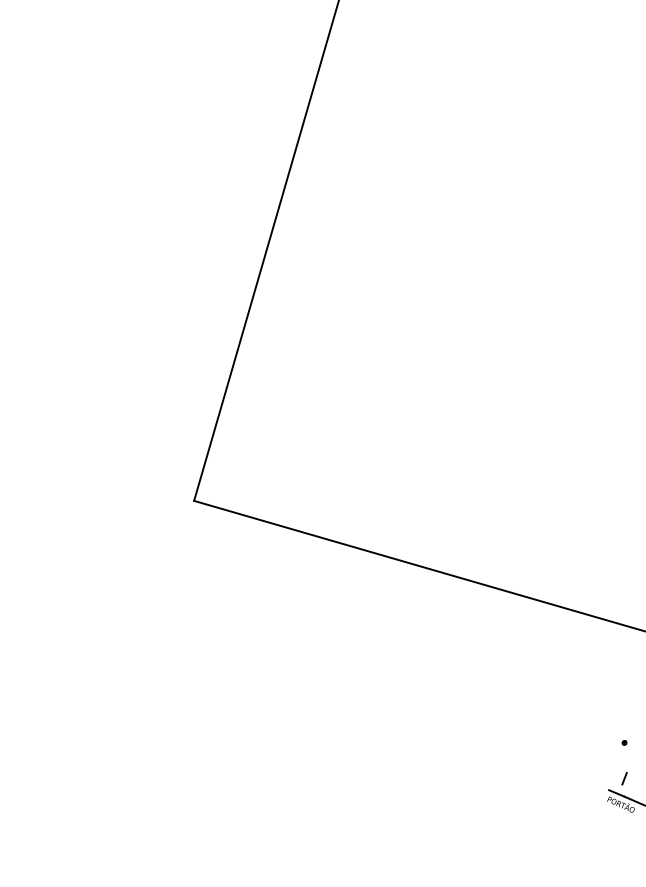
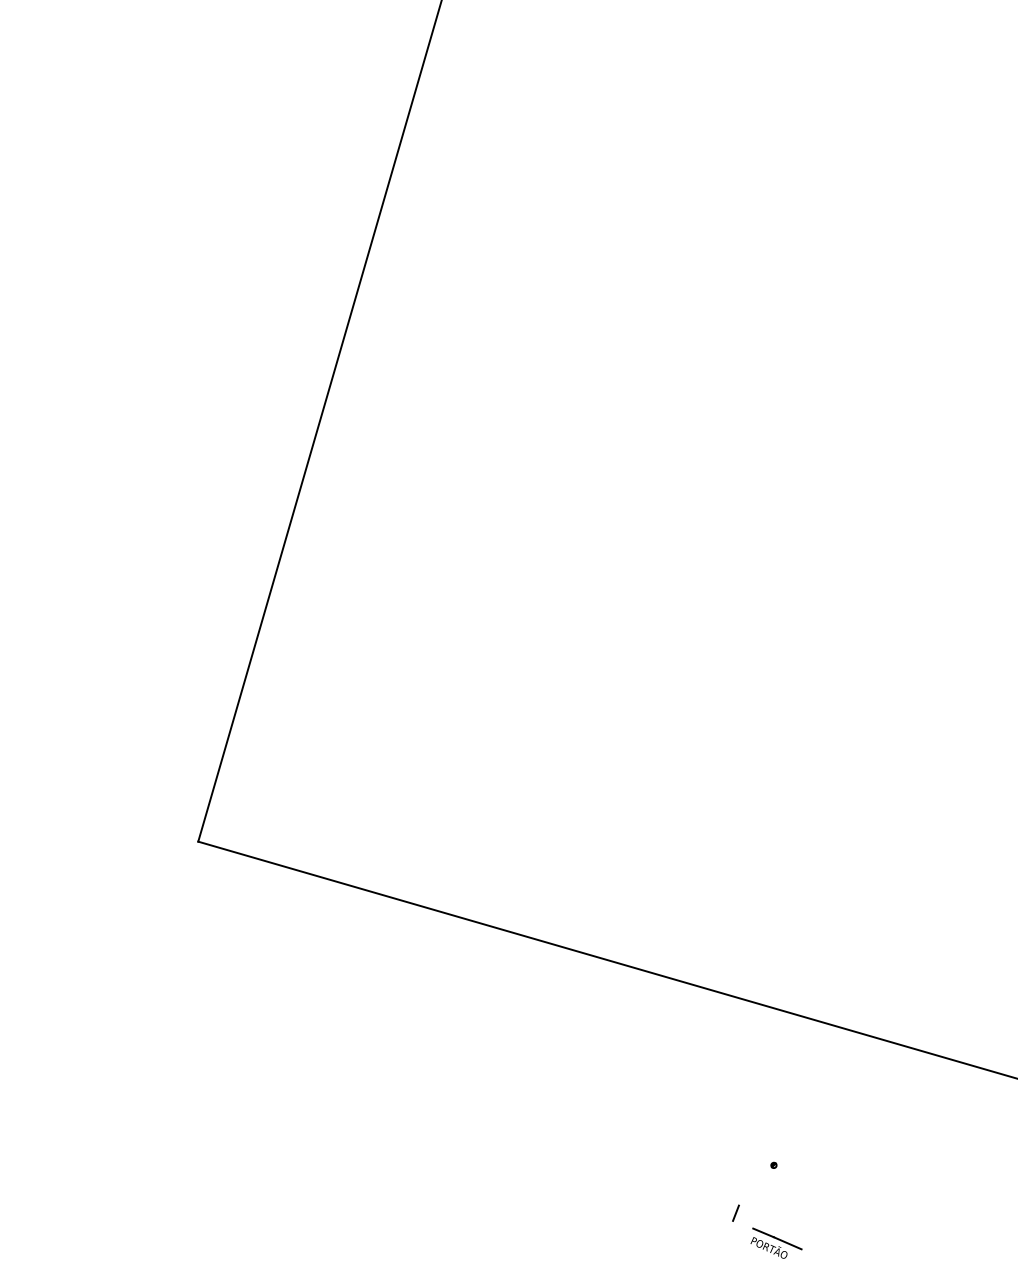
line: (624, 778) -> (735, 1212), moved

